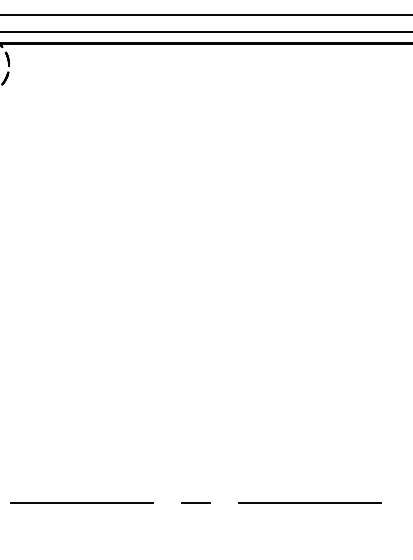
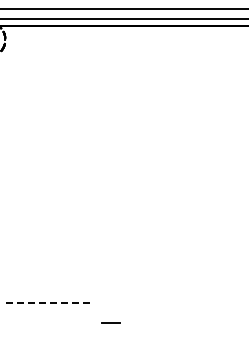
line: (194, 501) -> (110, 322), moved
line: (82, 502) -> (49, 303), solid -> dashed
line: (309, 502) -> (186, 303), removed

